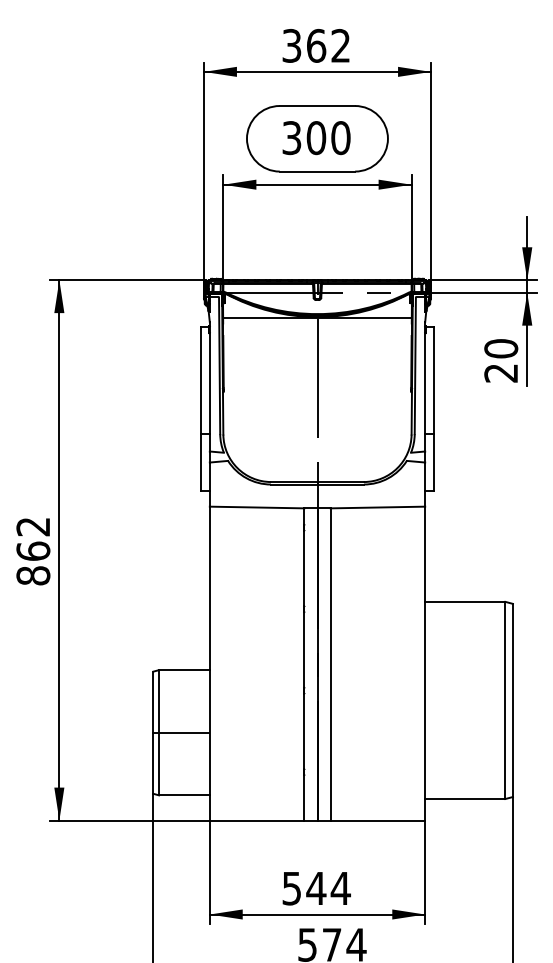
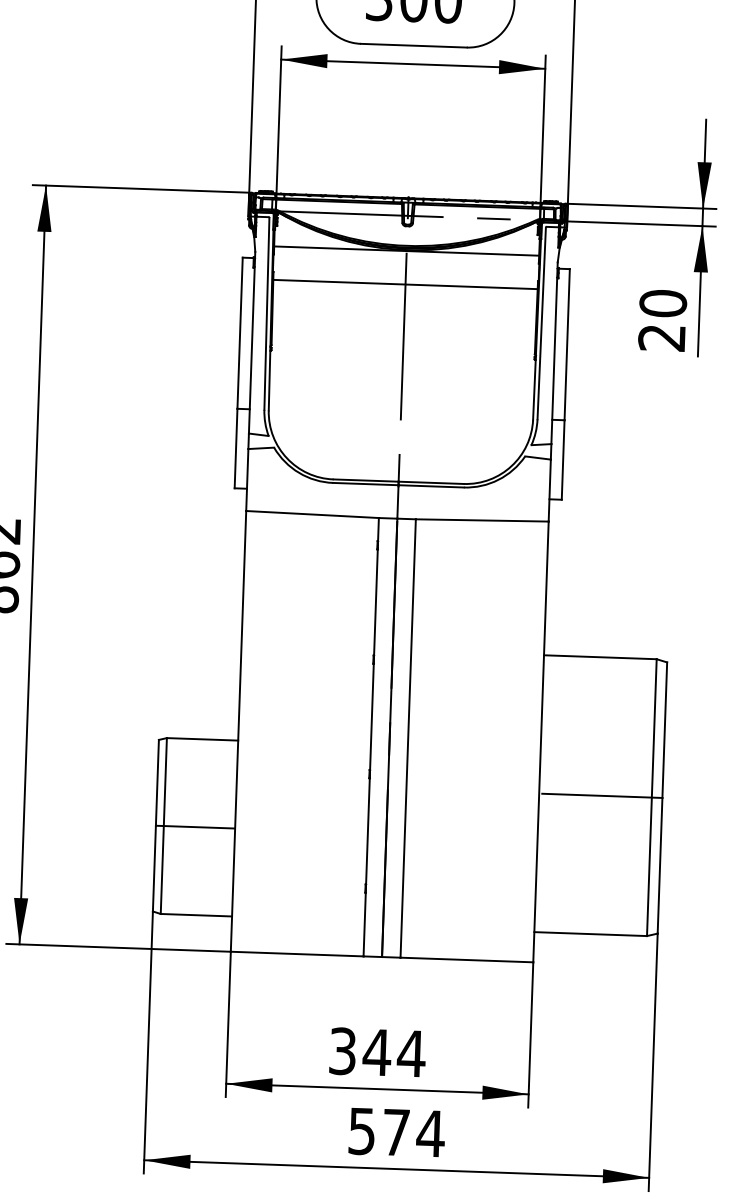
line: (317, 341) -> (405, 284), added
line: (469, 700) -> (601, 795), added
text: (292, 888) -> (343, 1051), 544 -> 344

